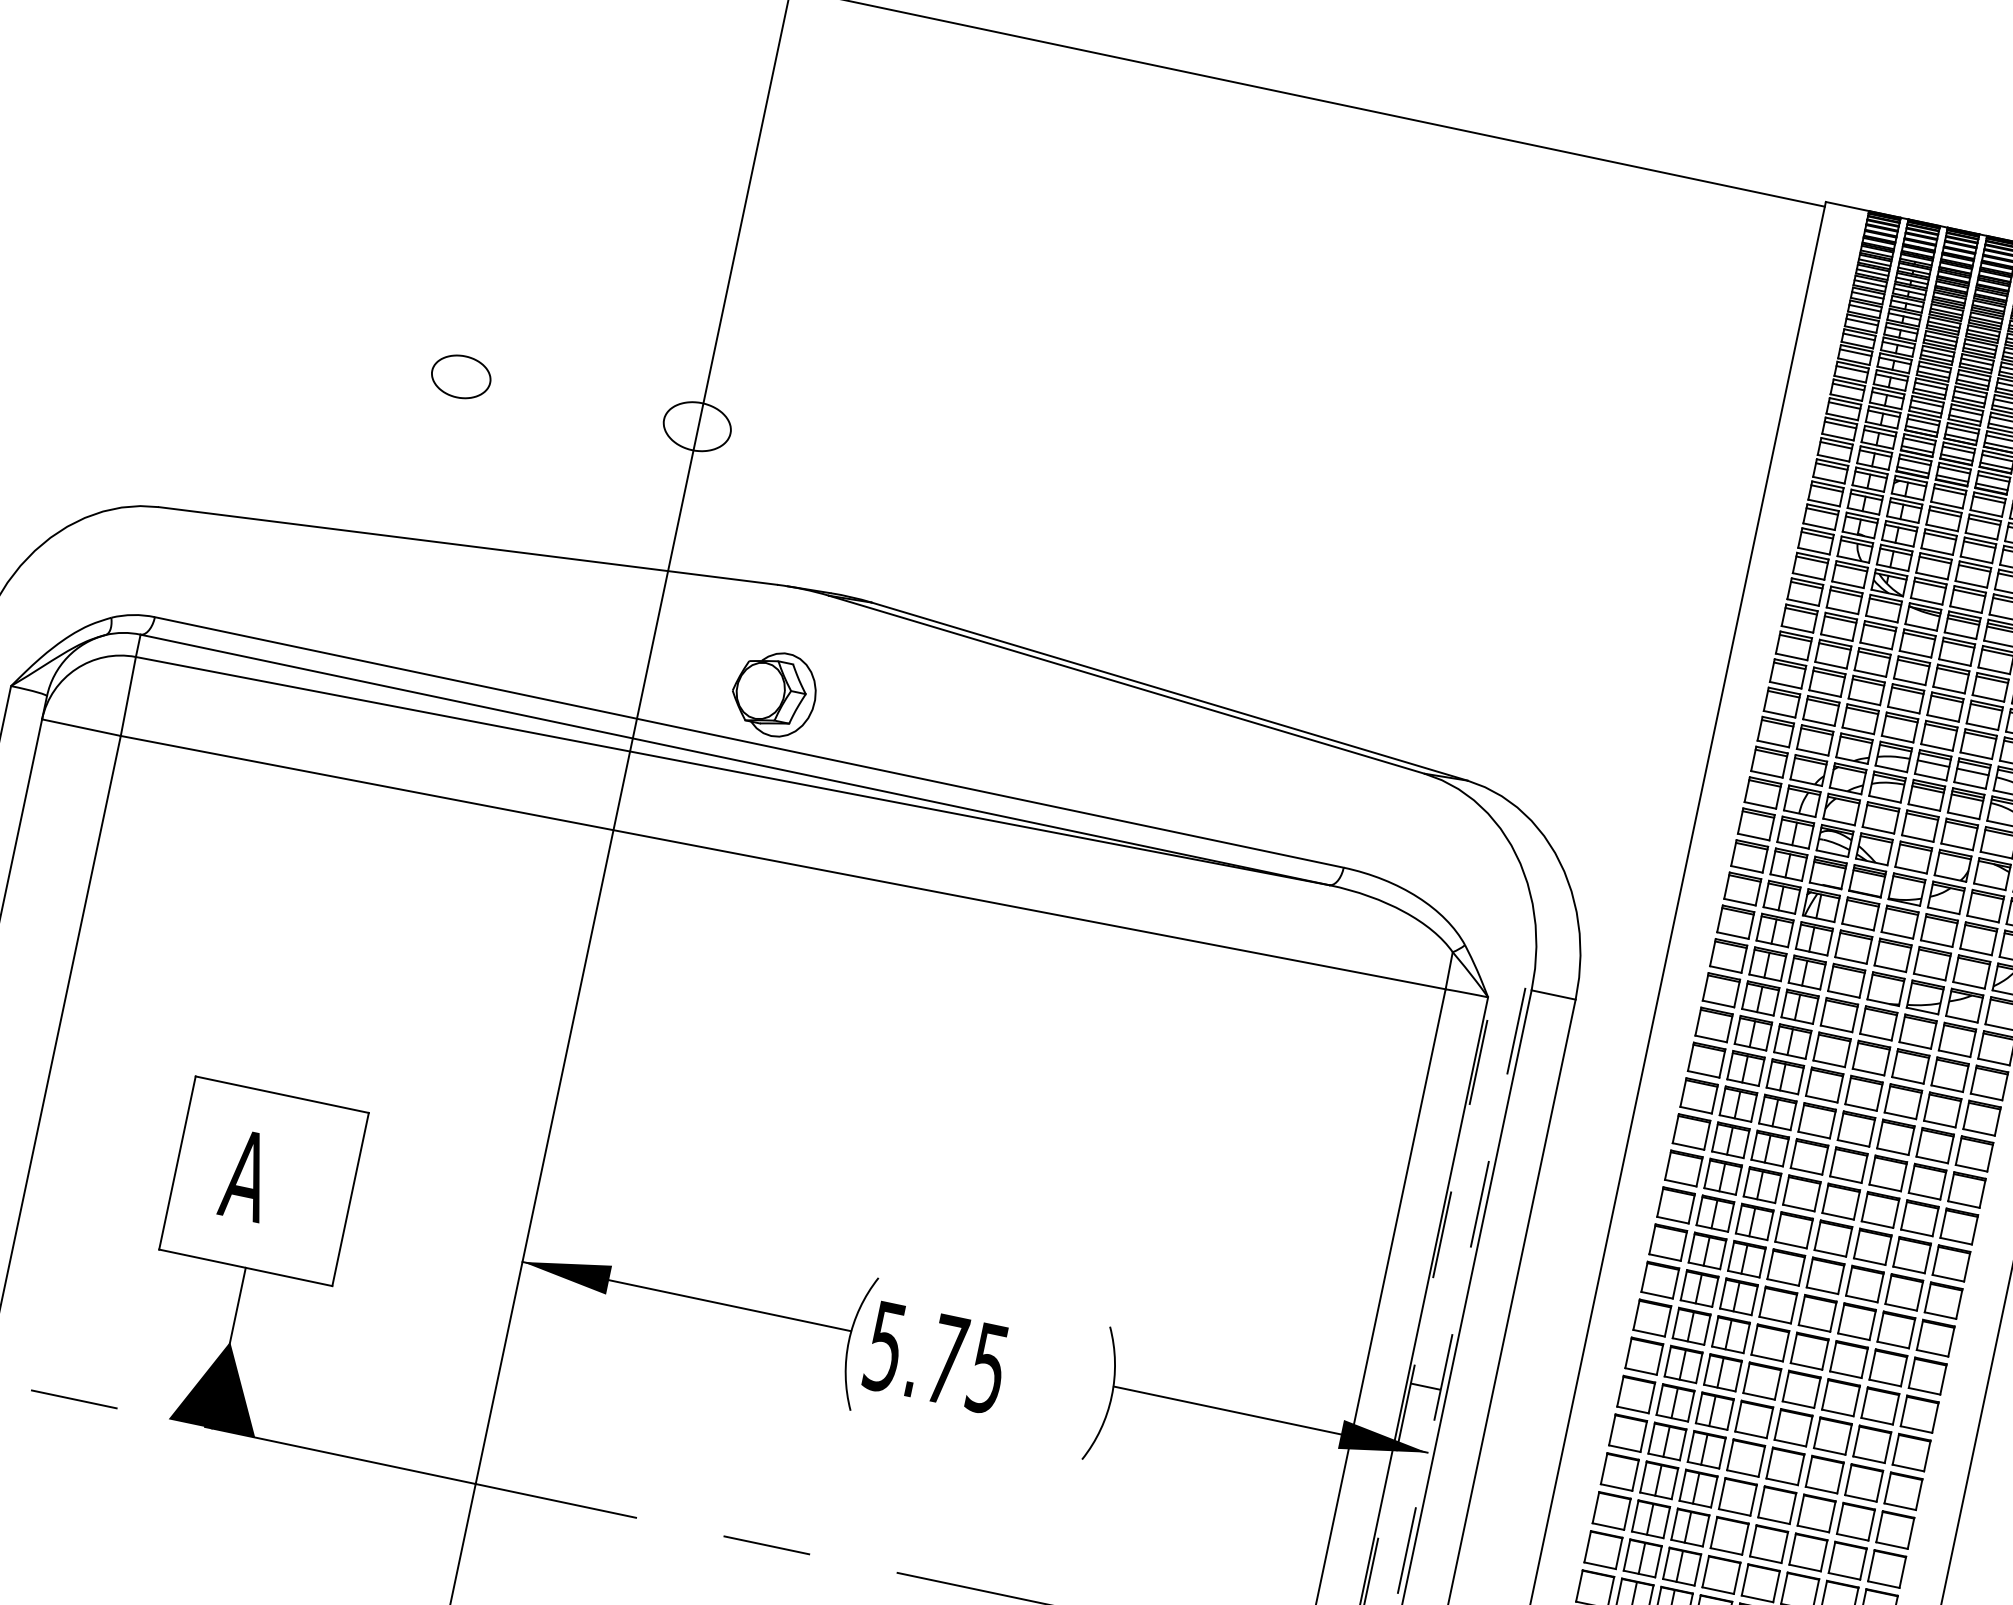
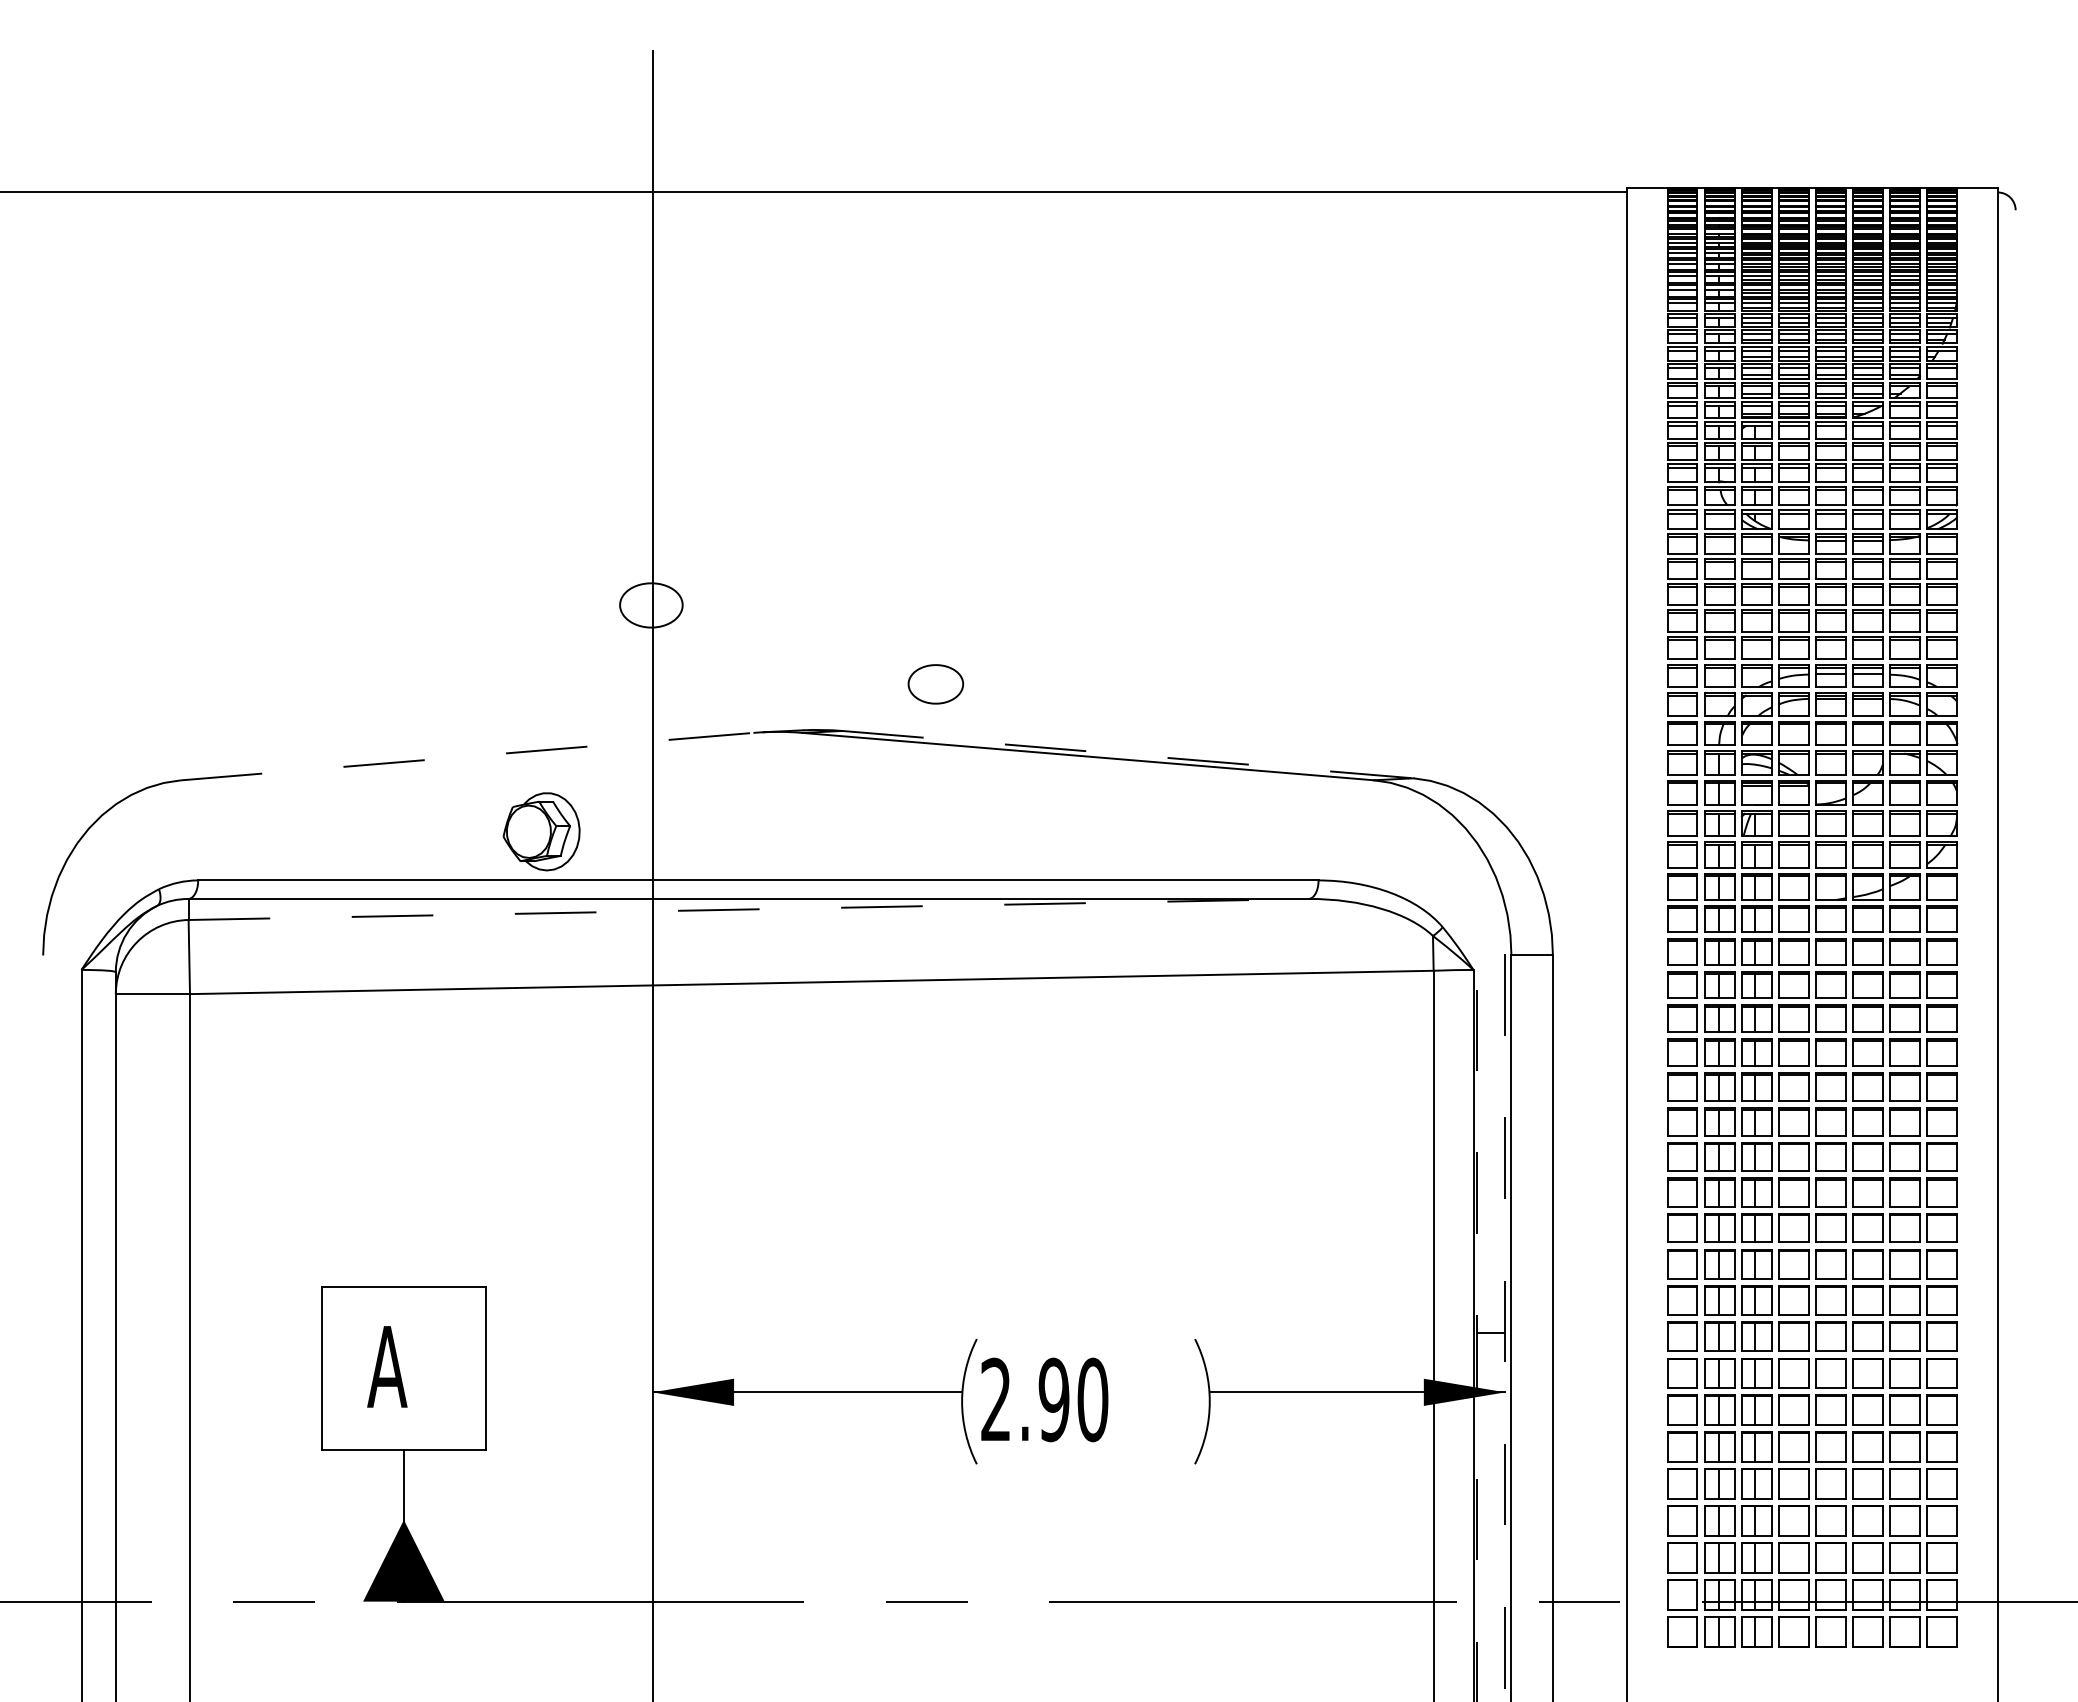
part: (460, 376) -> (935, 684), moved
line: (468, 545) -> (467, 756), solid -> dashed
line: (1170, 691) -> (1128, 754), solid -> dashed
part: (774, 693) -> (541, 831), moved
line: (733, 771) -> (749, 909), solid -> dashed
text: (936, 1357) -> (1044, 1399), 5.75 -> 2.90

